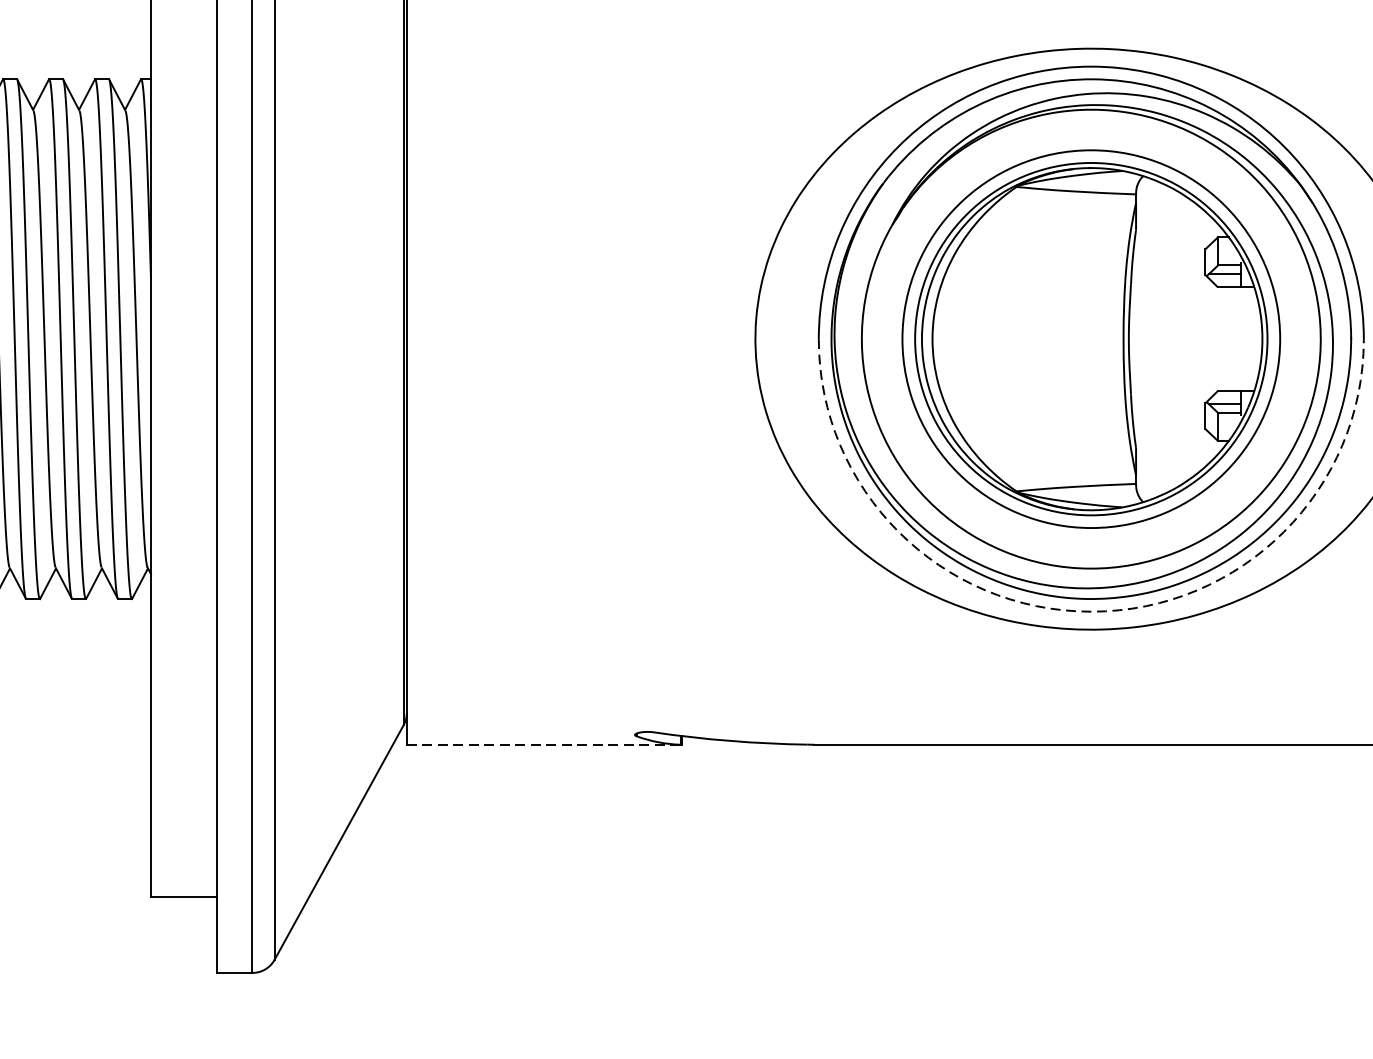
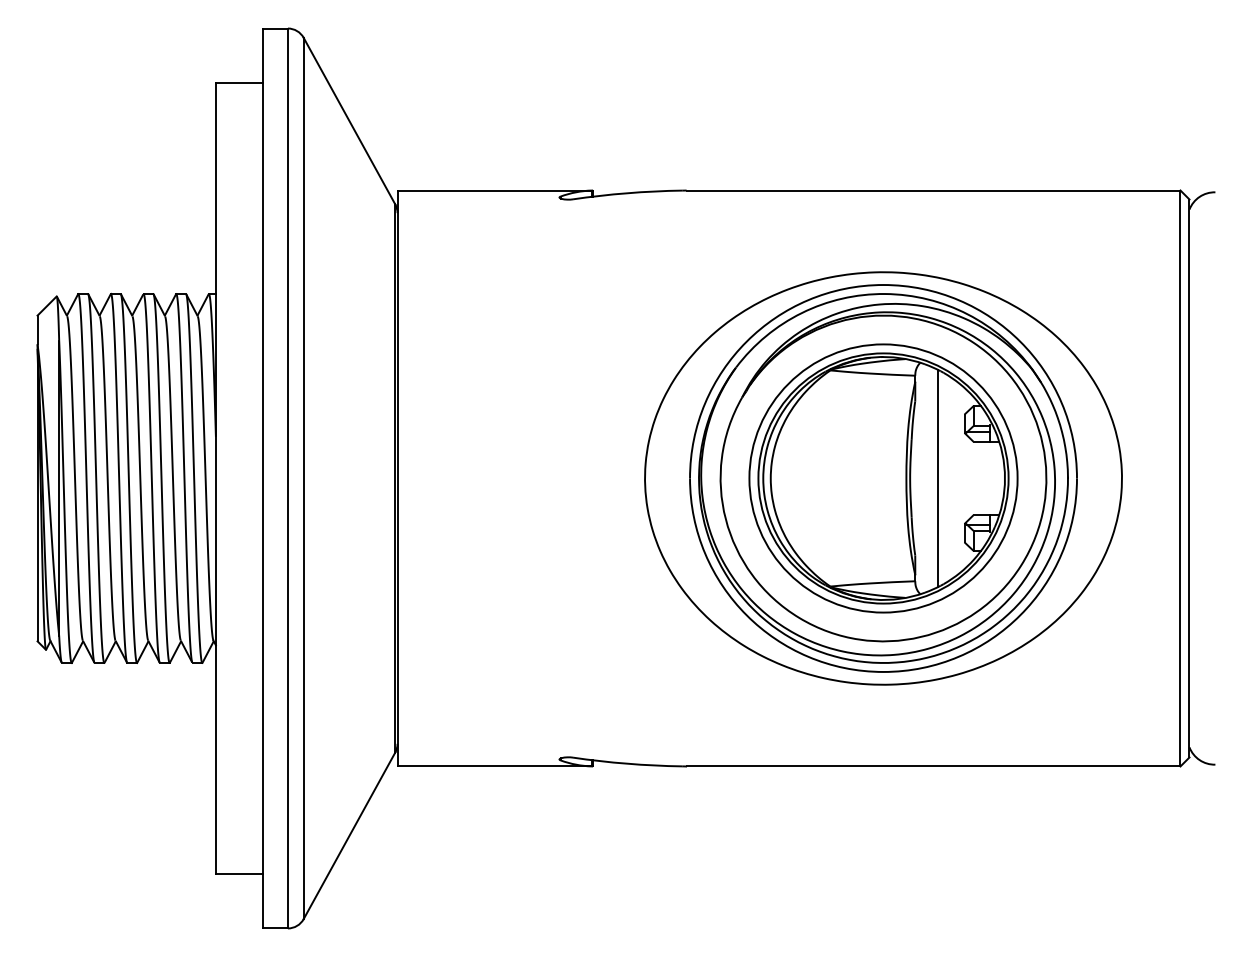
line: (1167, 339) -> (937, 478), added
arc: (1091, 611) -> (883, 671), dashed -> solid
line: (544, 744) -> (495, 766), dashed -> solid

